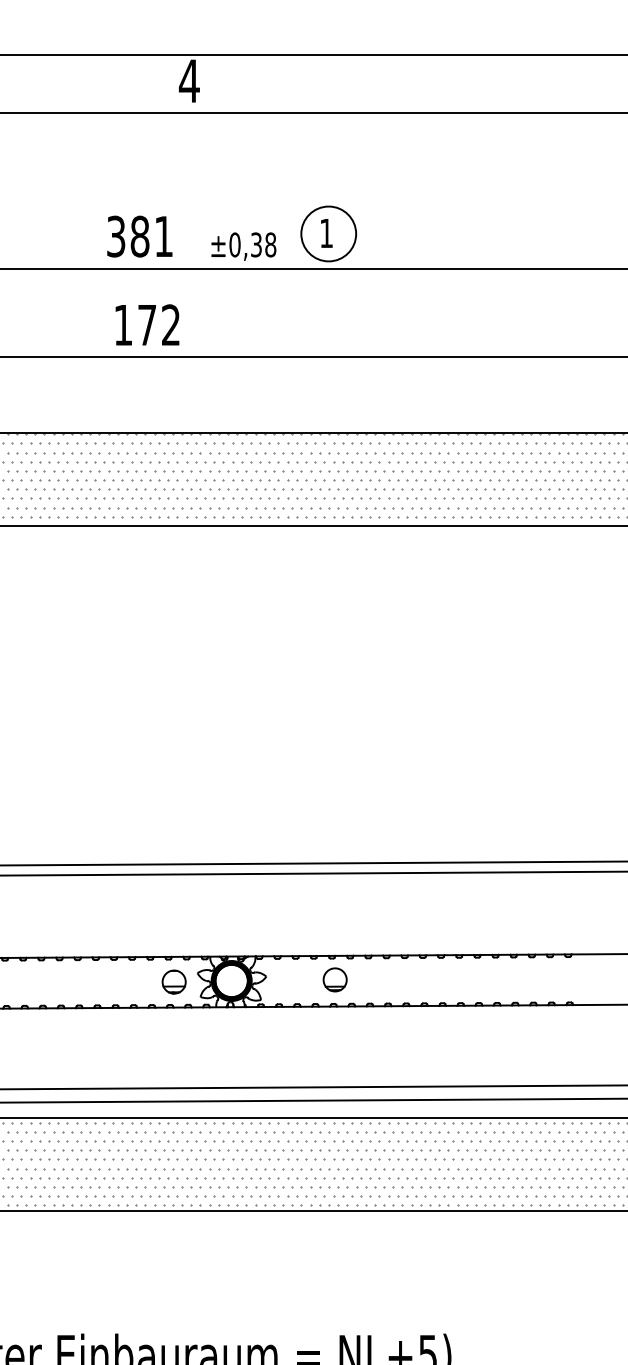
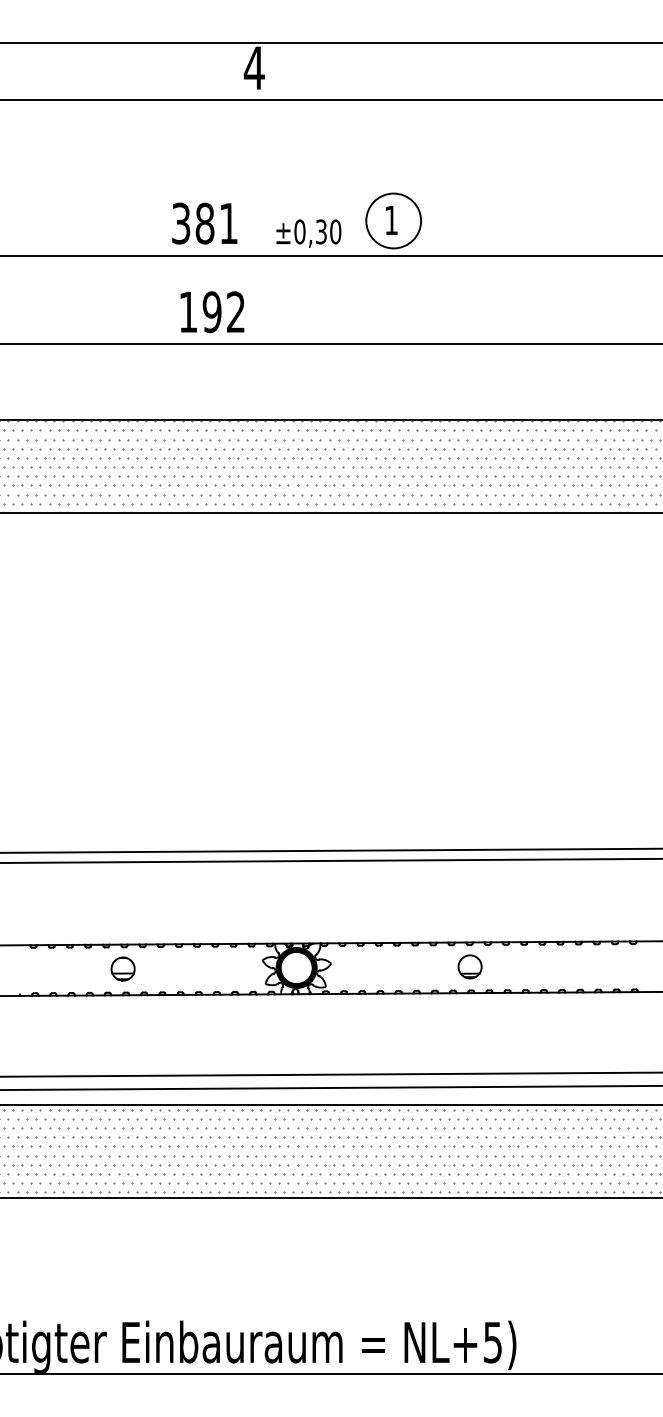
text: (270, 244) -> (335, 231), ±0,38 -> ±0,30
text: (146, 325) -> (211, 312), 172 -> 192
part: (334, 979) -> (469, 966), moved
part: (173, 981) -> (122, 968), moved

